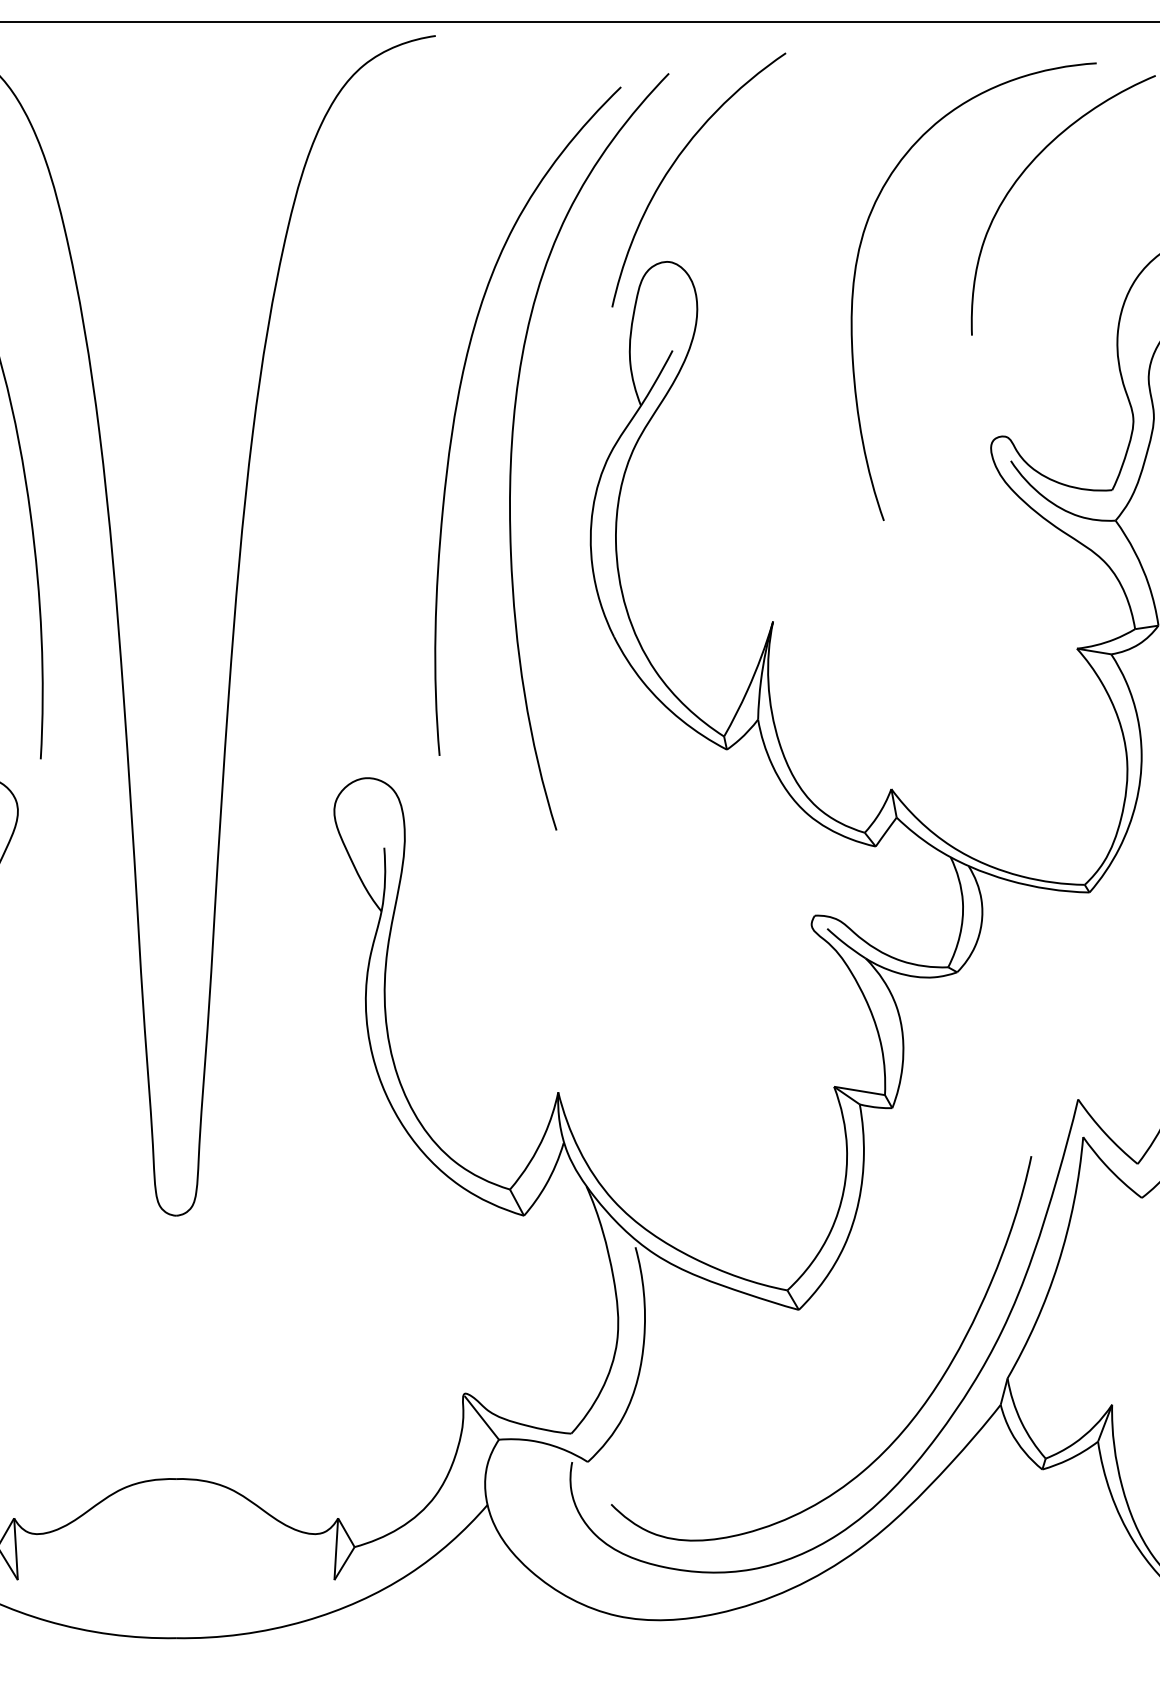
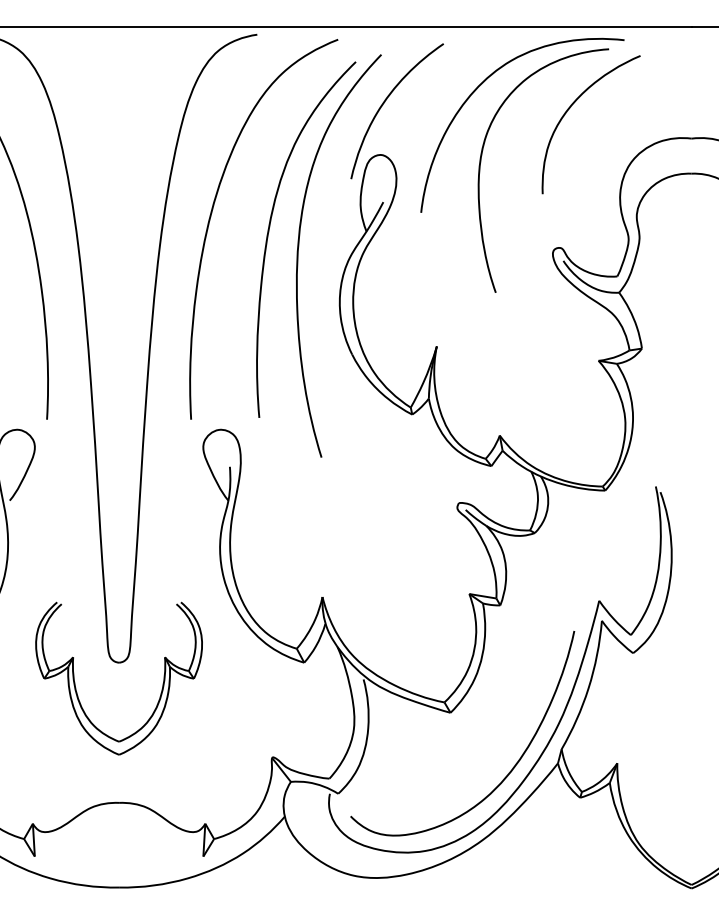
curve: (858, 129) -> (482, 84), added
curve: (349, 379) -> (211, 217), added
part: (96, 1262) -> (76, 687), added

